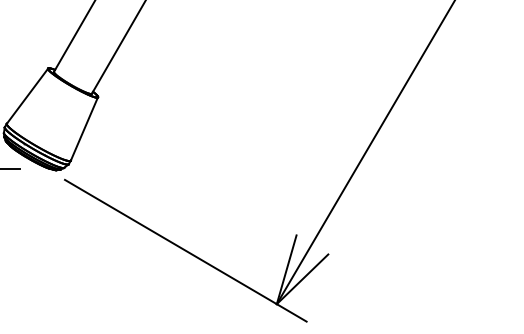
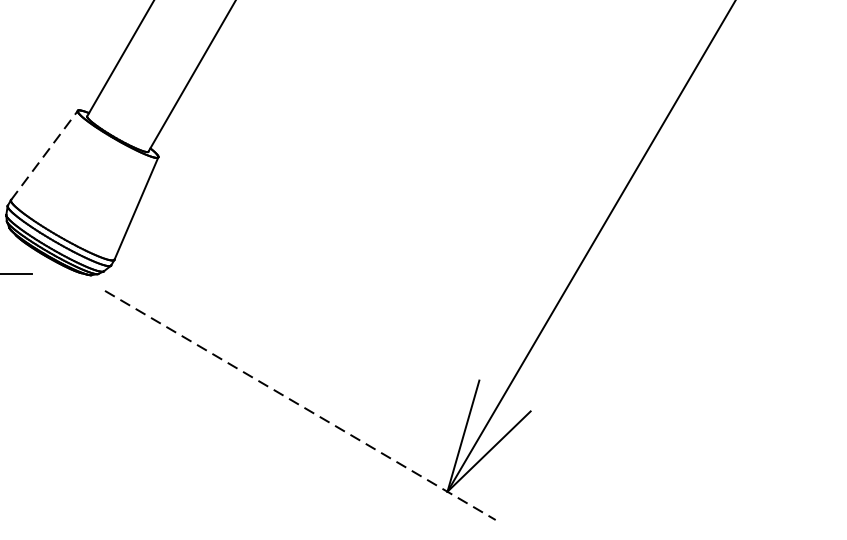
line: (27, 95) -> (44, 154), solid -> dashed
line: (186, 251) -> (301, 406), solid -> dashed

